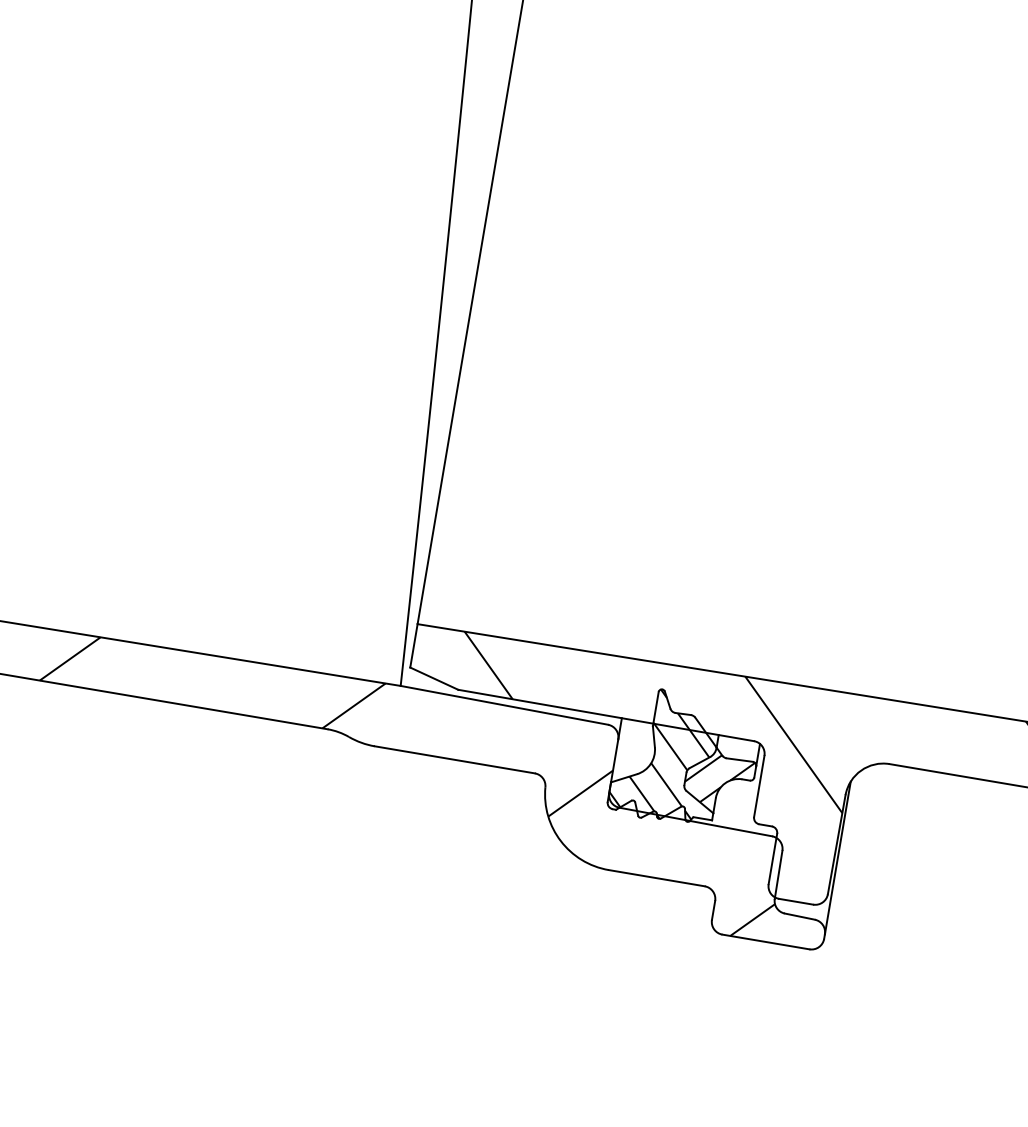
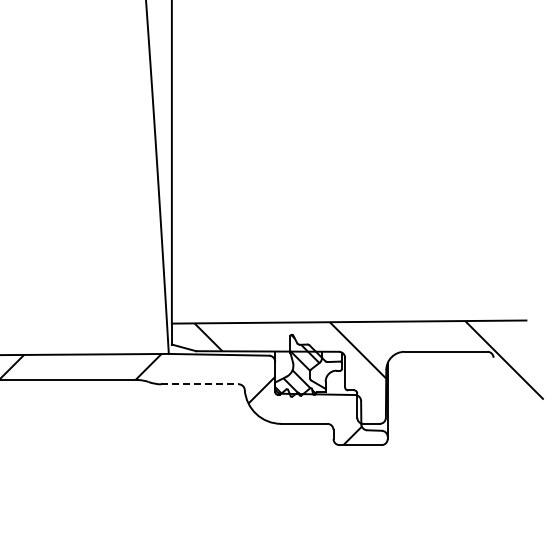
line: (455, 760) -> (200, 384), solid -> dashed
hatch: (718, 779) -> (325, 372), removed

